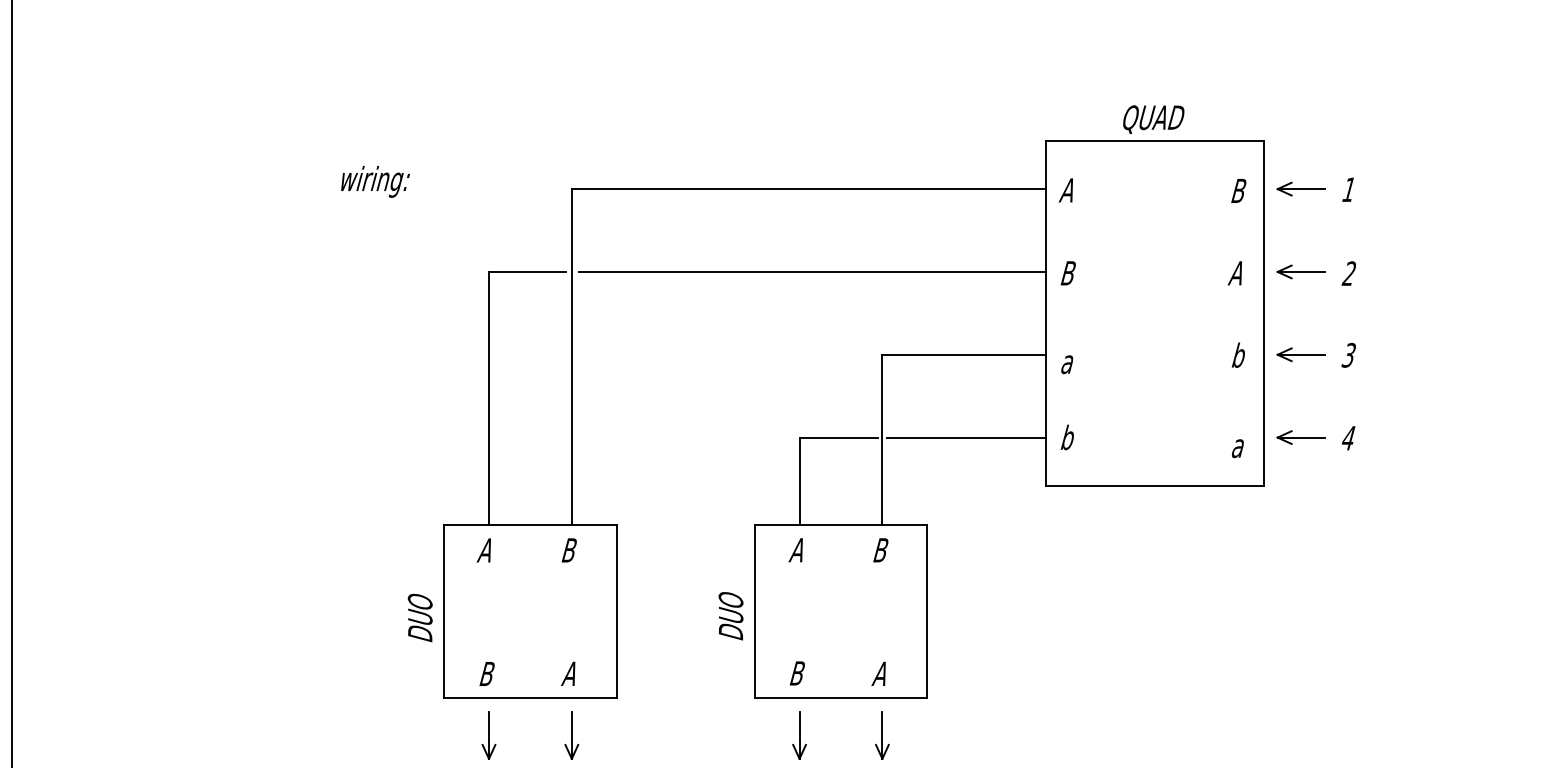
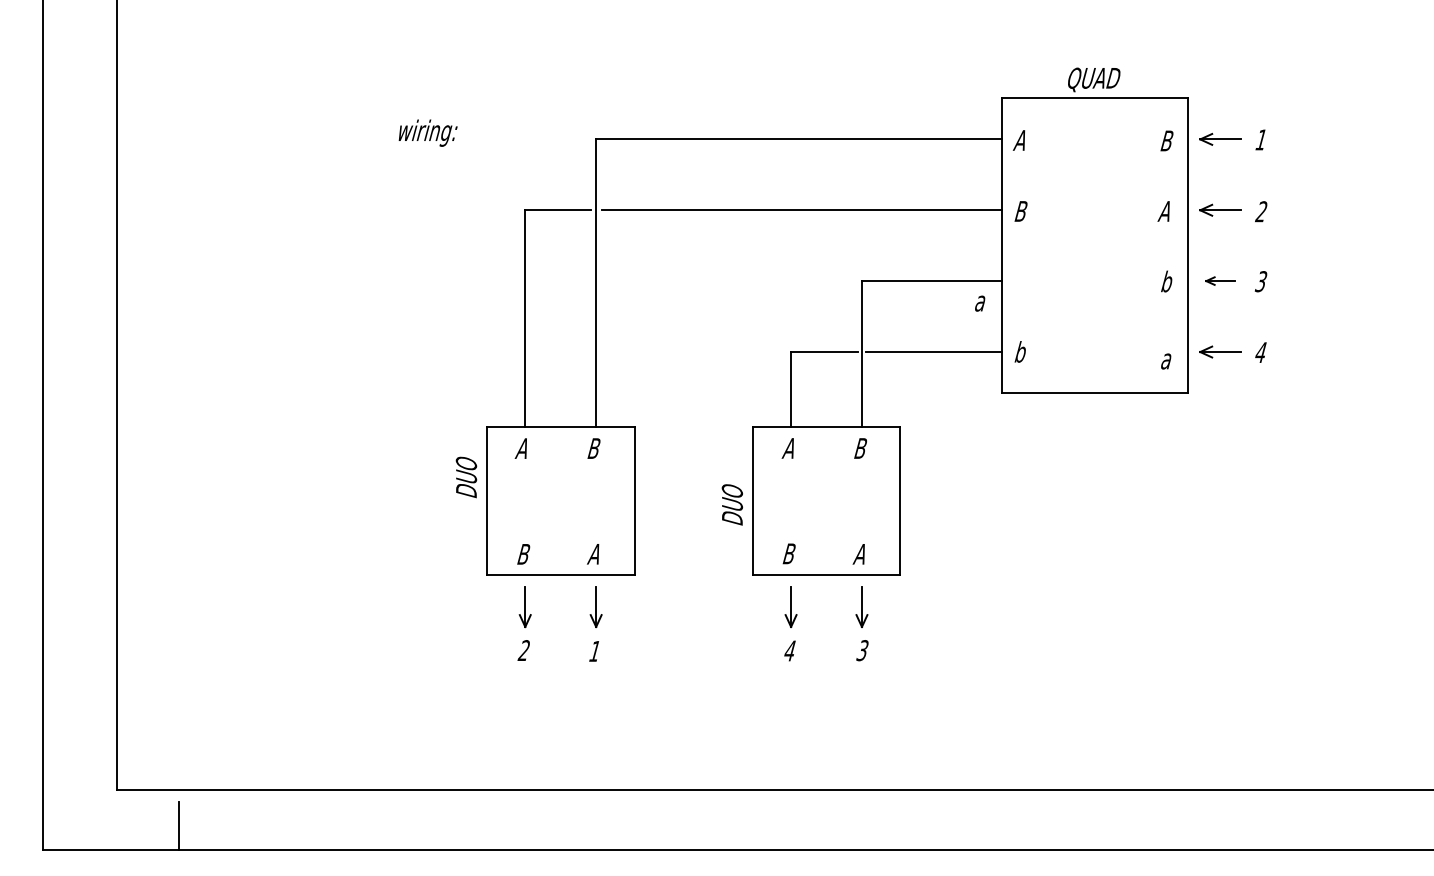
part: (1301, 353) -> (1220, 280), size x0.7
text: (1067, 364) -> (980, 303), moved
text: (420, 618) -> (466, 477), moved

